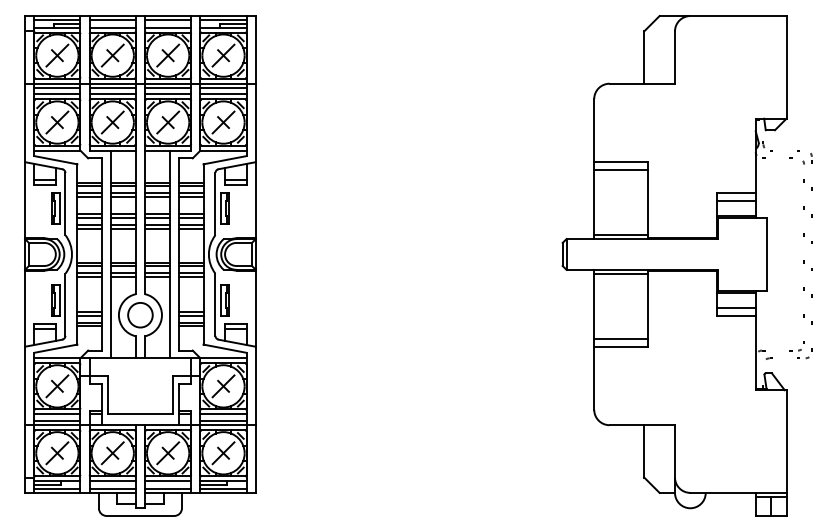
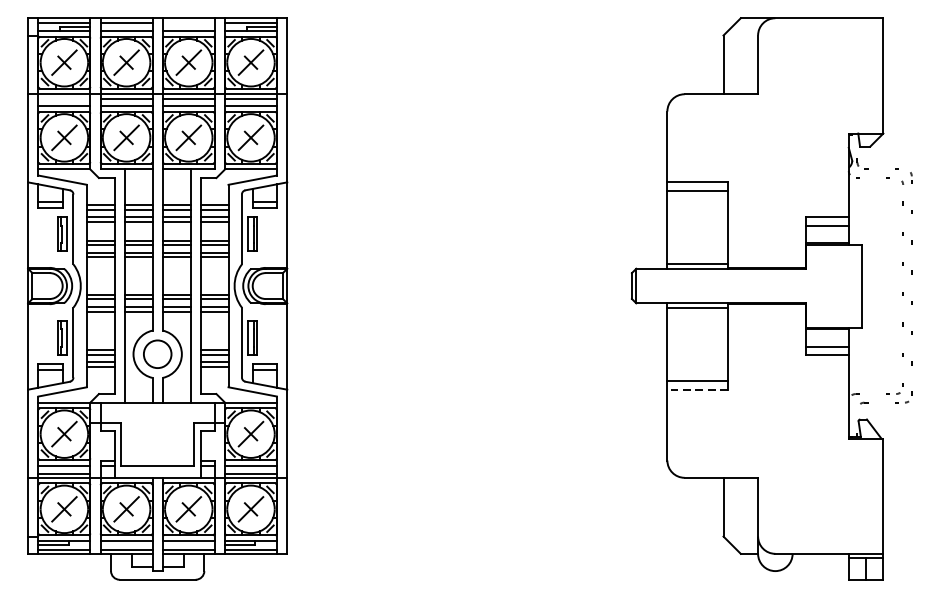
line: (168, 19) -> (189, 22), removed
line: (57, 87) -> (64, 98), removed
line: (621, 346) -> (698, 389), solid -> dashed

